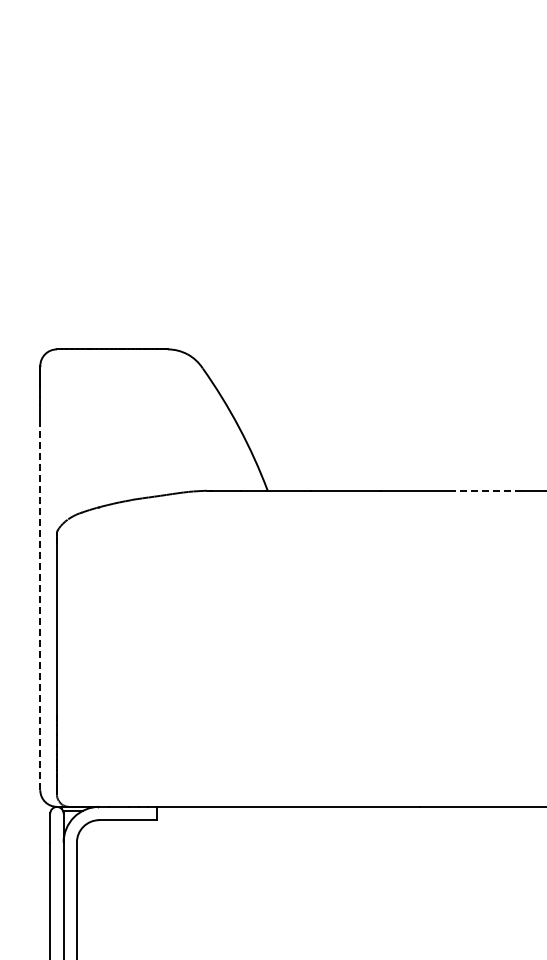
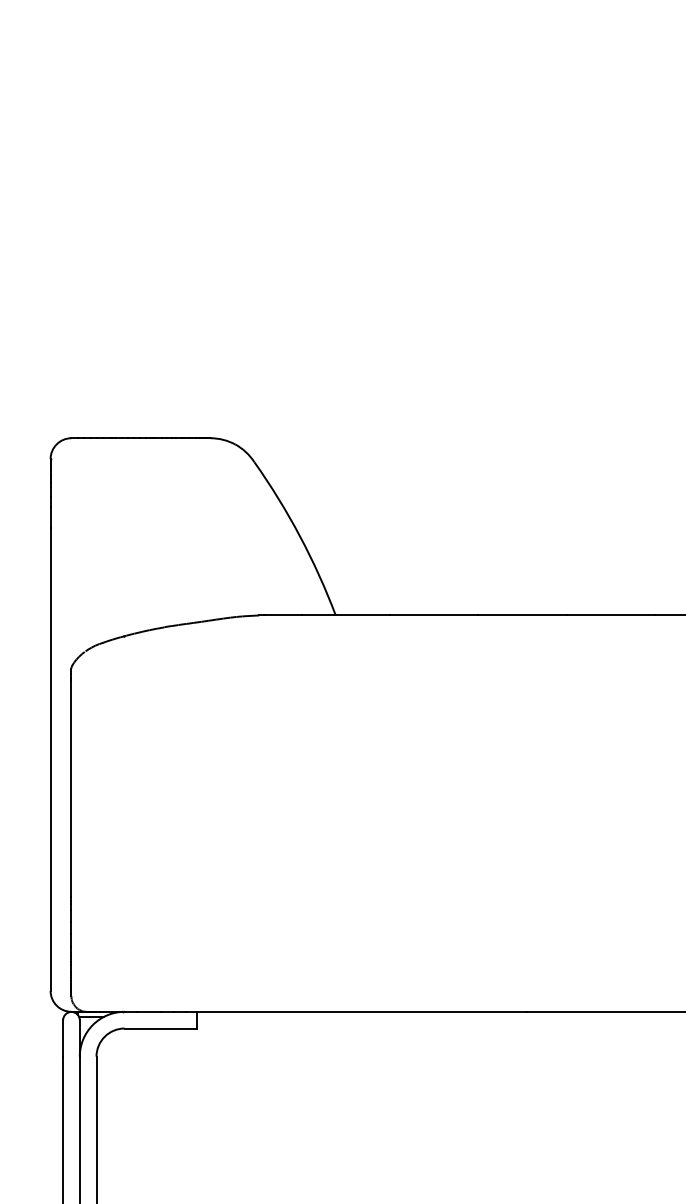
line: (486, 490) -> (610, 615), dashed -> solid
line: (40, 605) -> (50, 759), dashed -> solid

